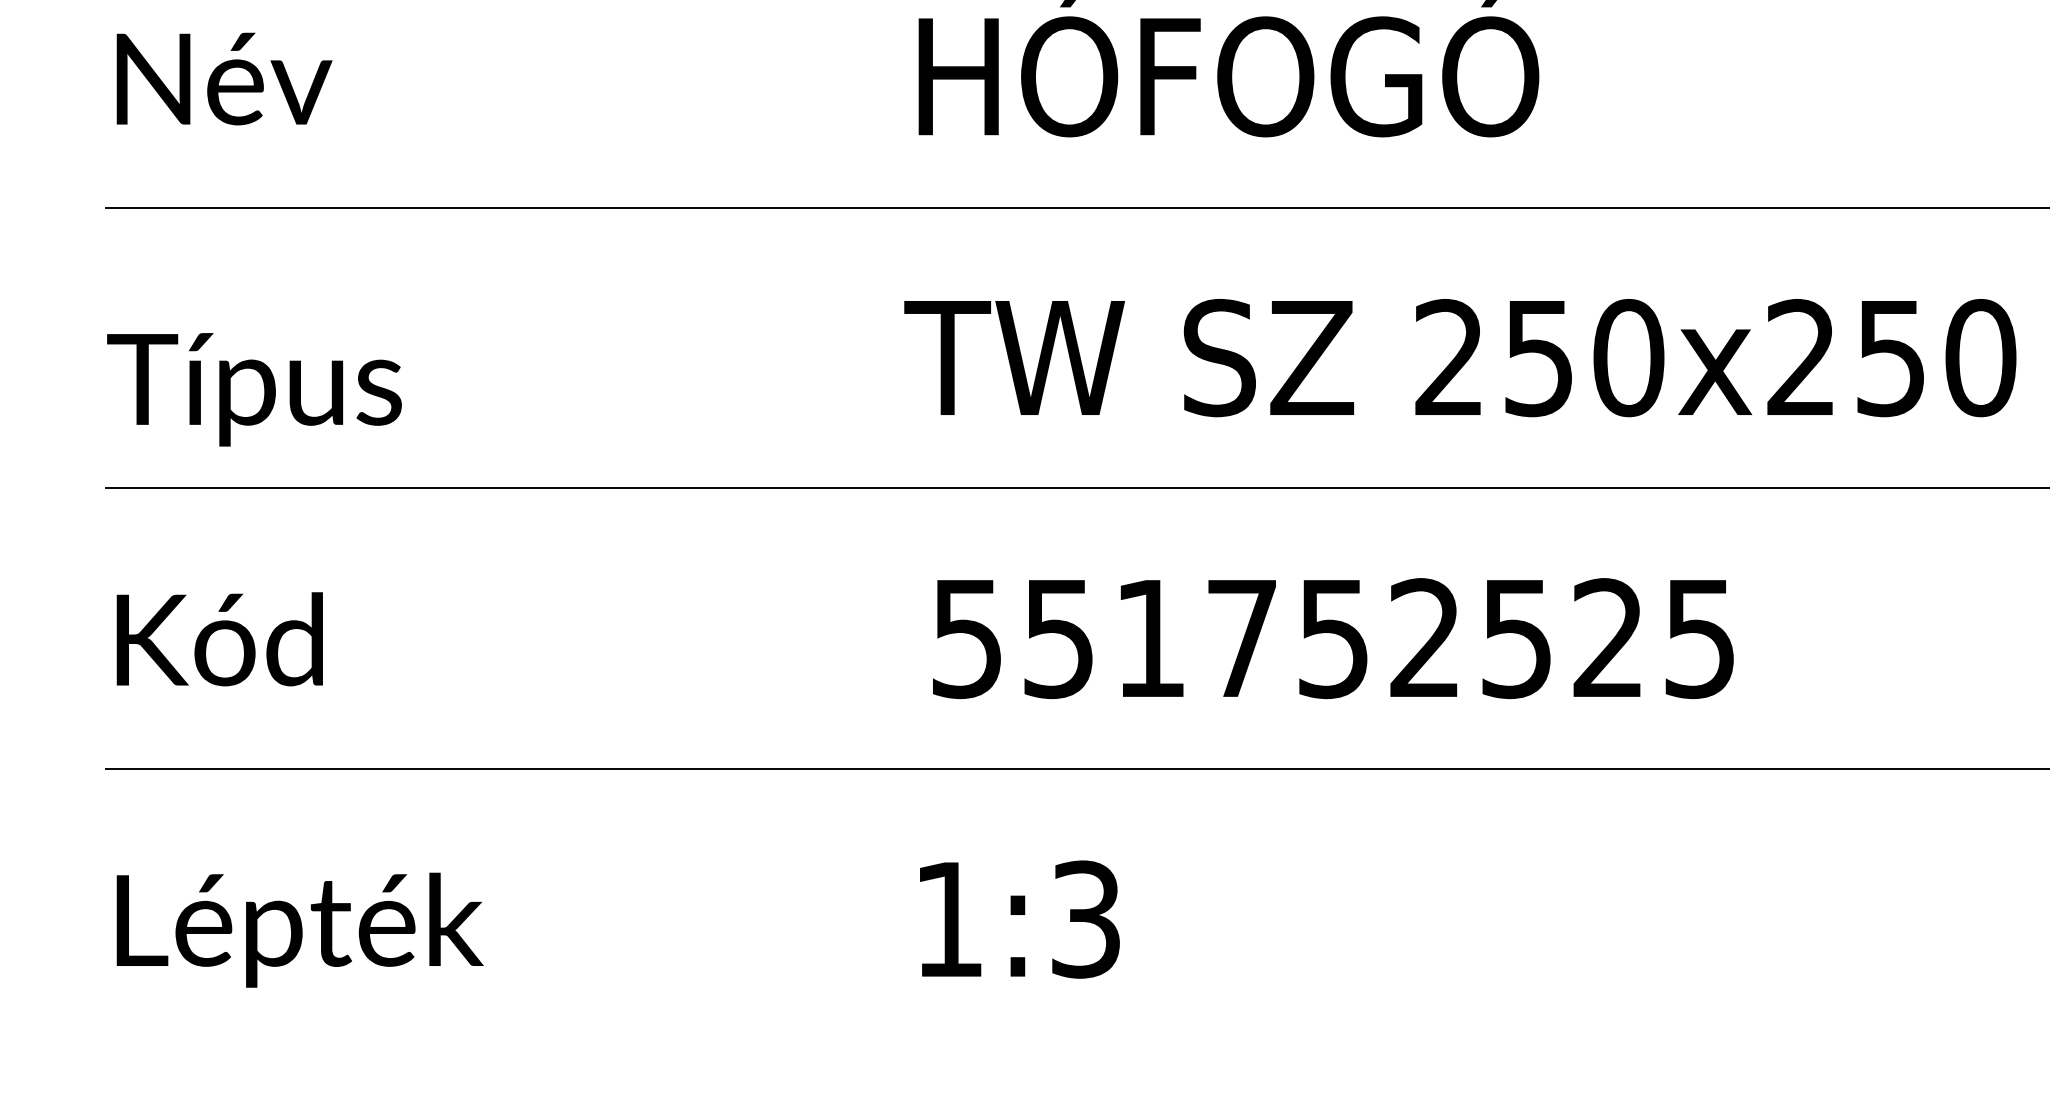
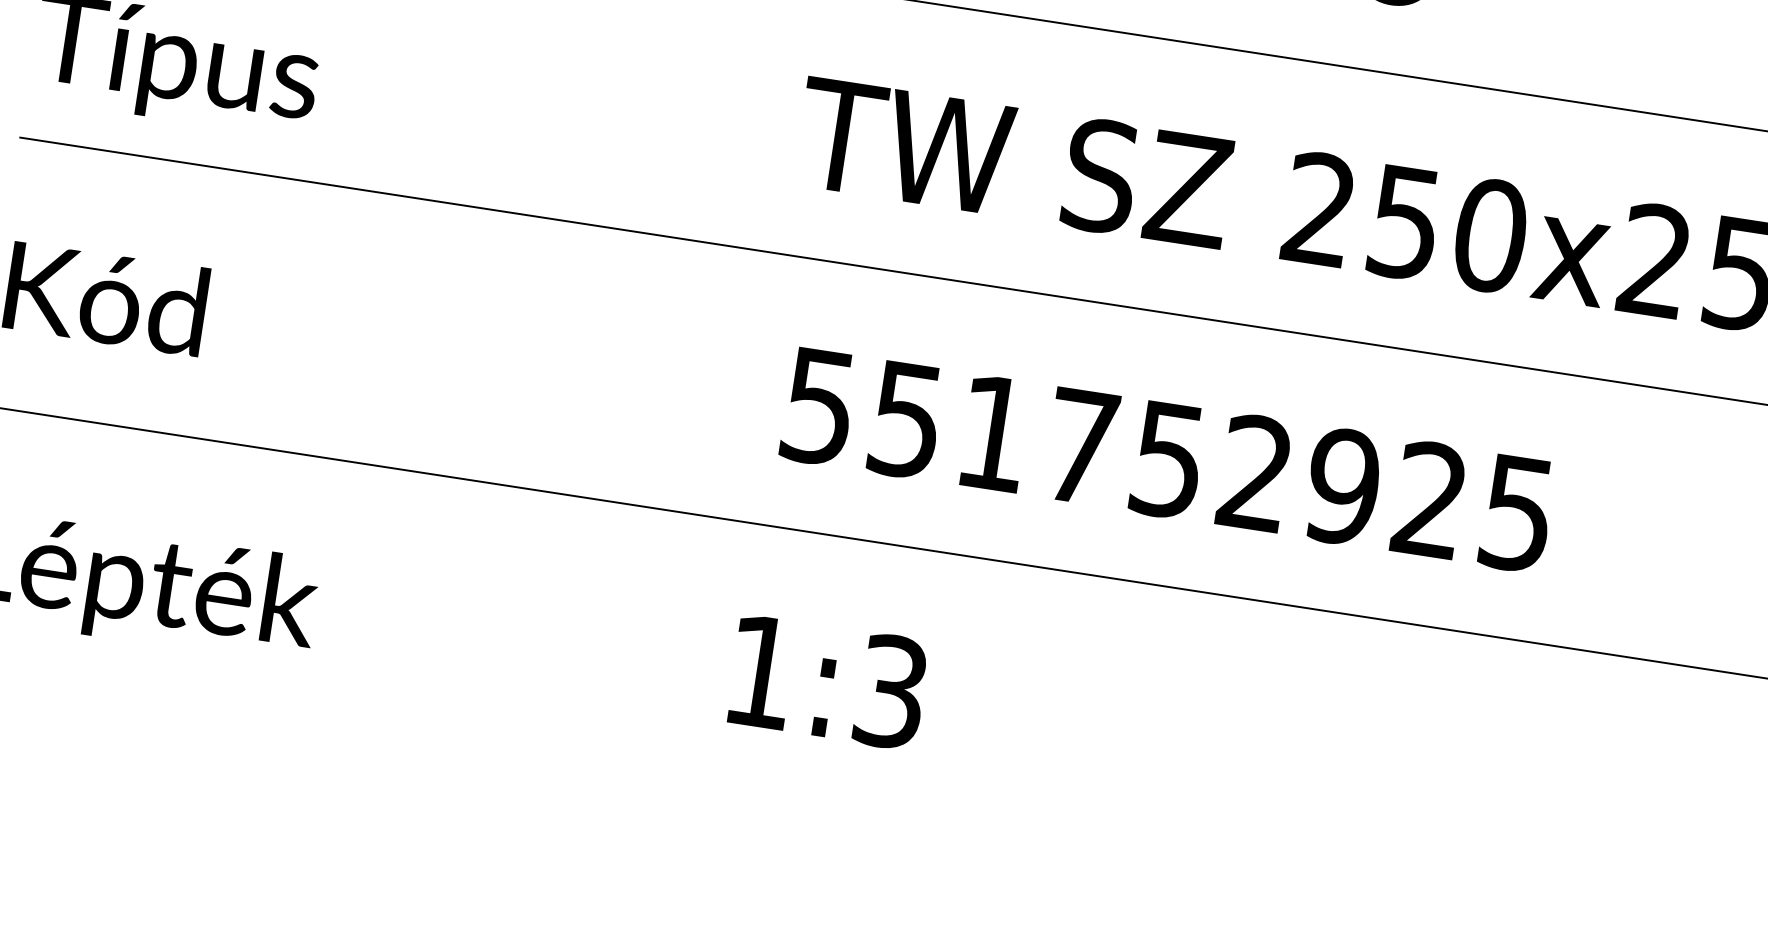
text: (1516, 638) -> (1342, 486), 551752525 -> 551752925

